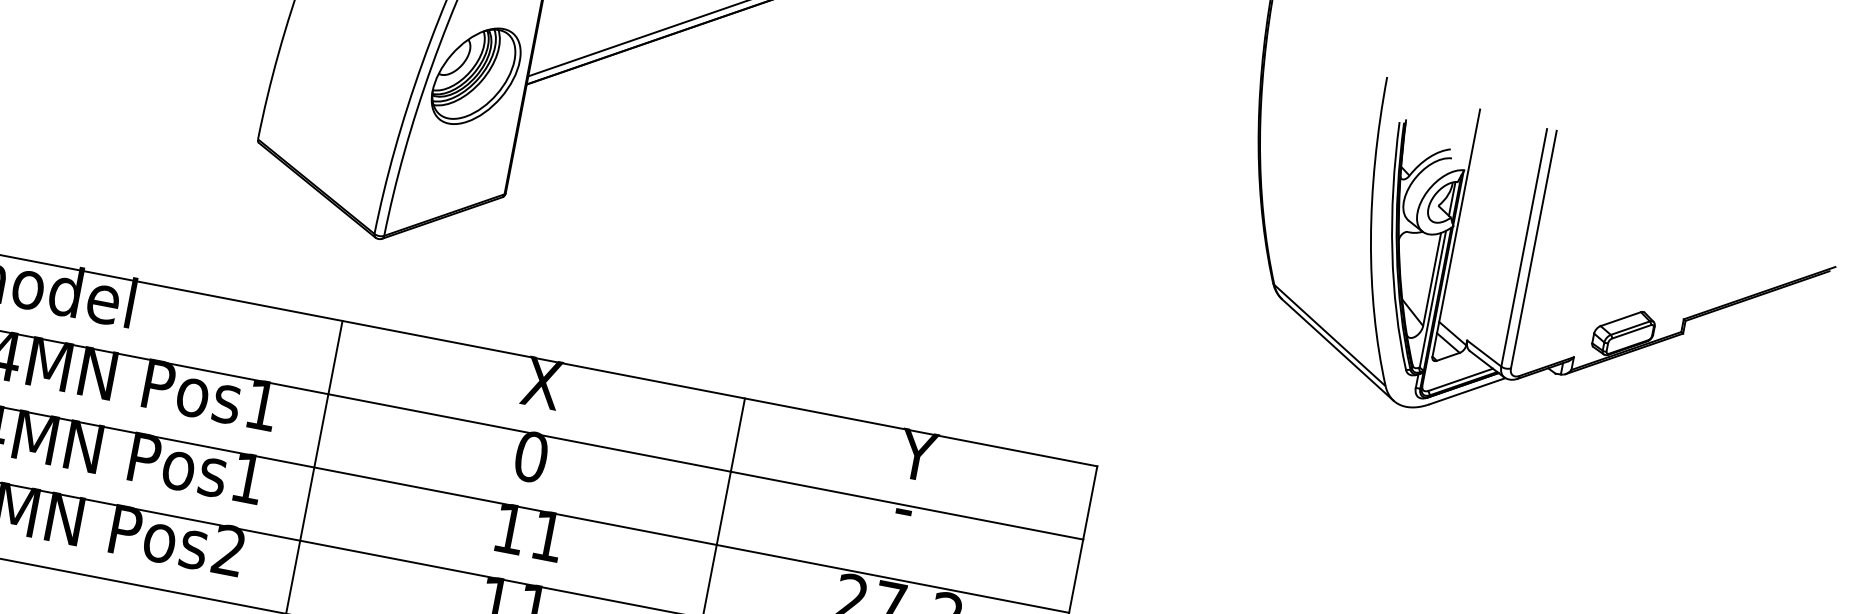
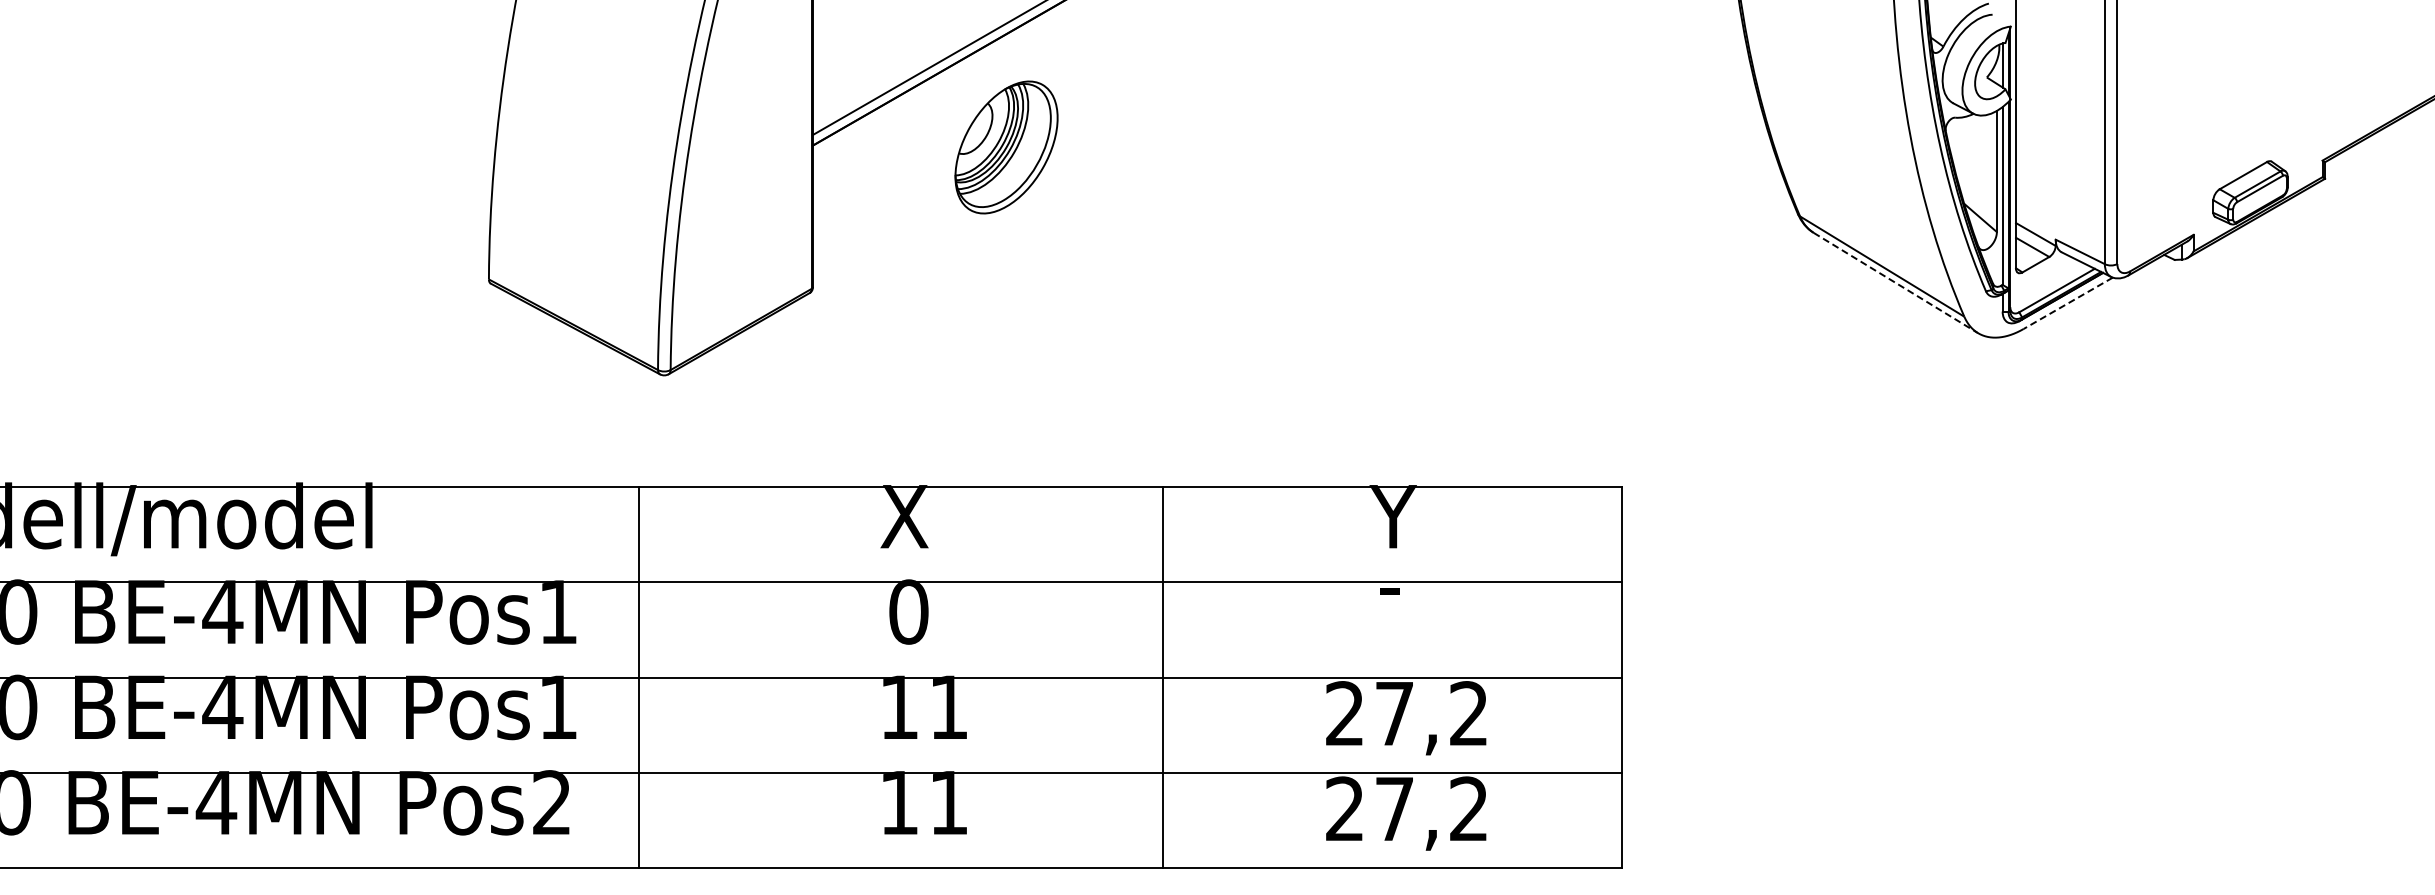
part: (476, 76) -> (1006, 147), moved
line: (1338, 350) -> (1896, 283), solid -> dashed
line: (1466, 391) -> (2067, 303), solid -> dashed

